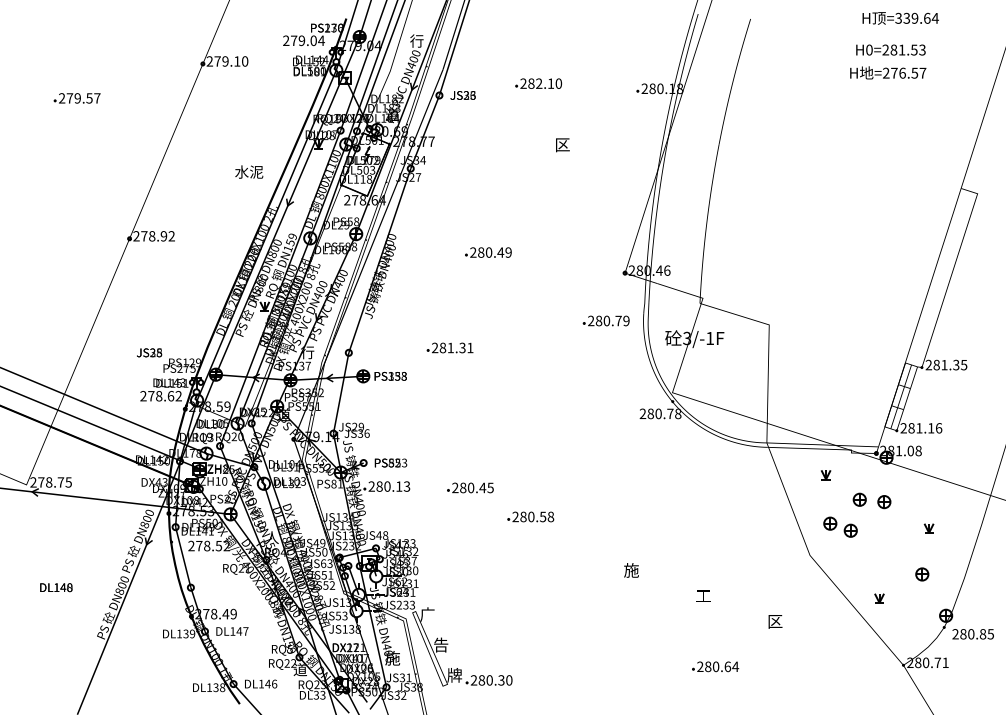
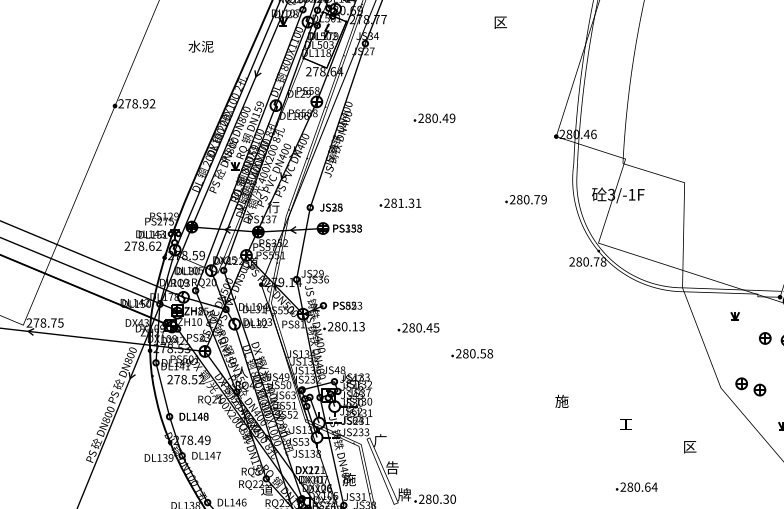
text: (249, 171) -> (201, 46), moved
text: (605, 320) -> (525, 199), moved
text: (149, 352) -> (331, 207), moved
part: (840, 526) -> (750, 386), moved
text: (56, 587) -> (194, 416), moved

